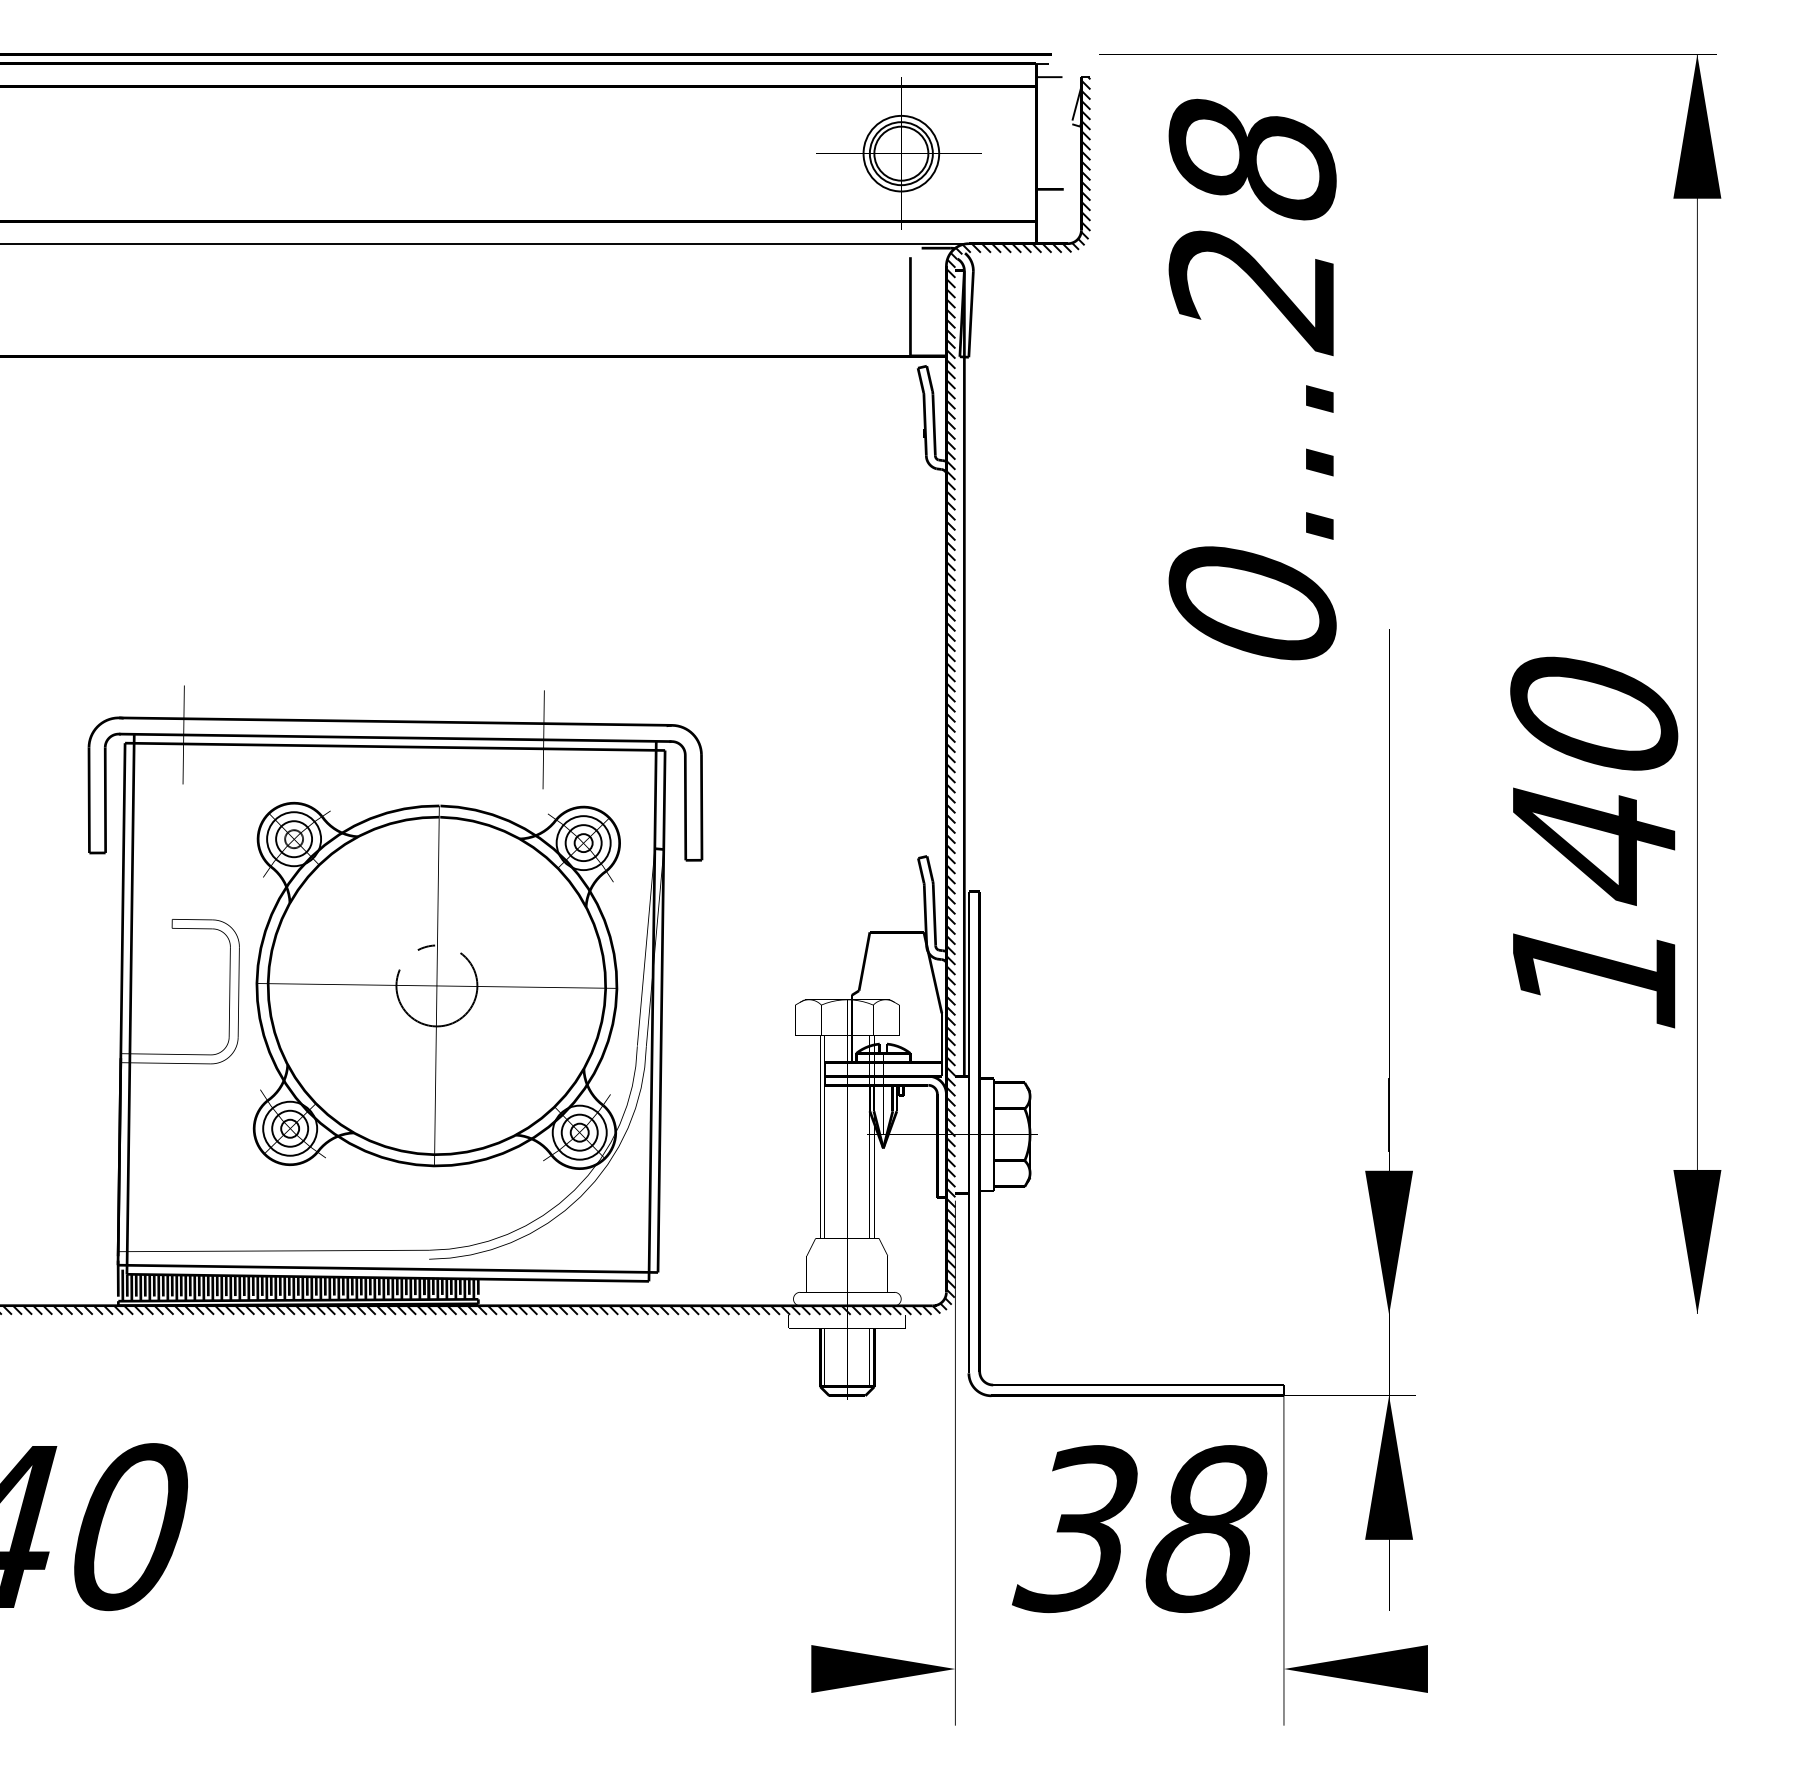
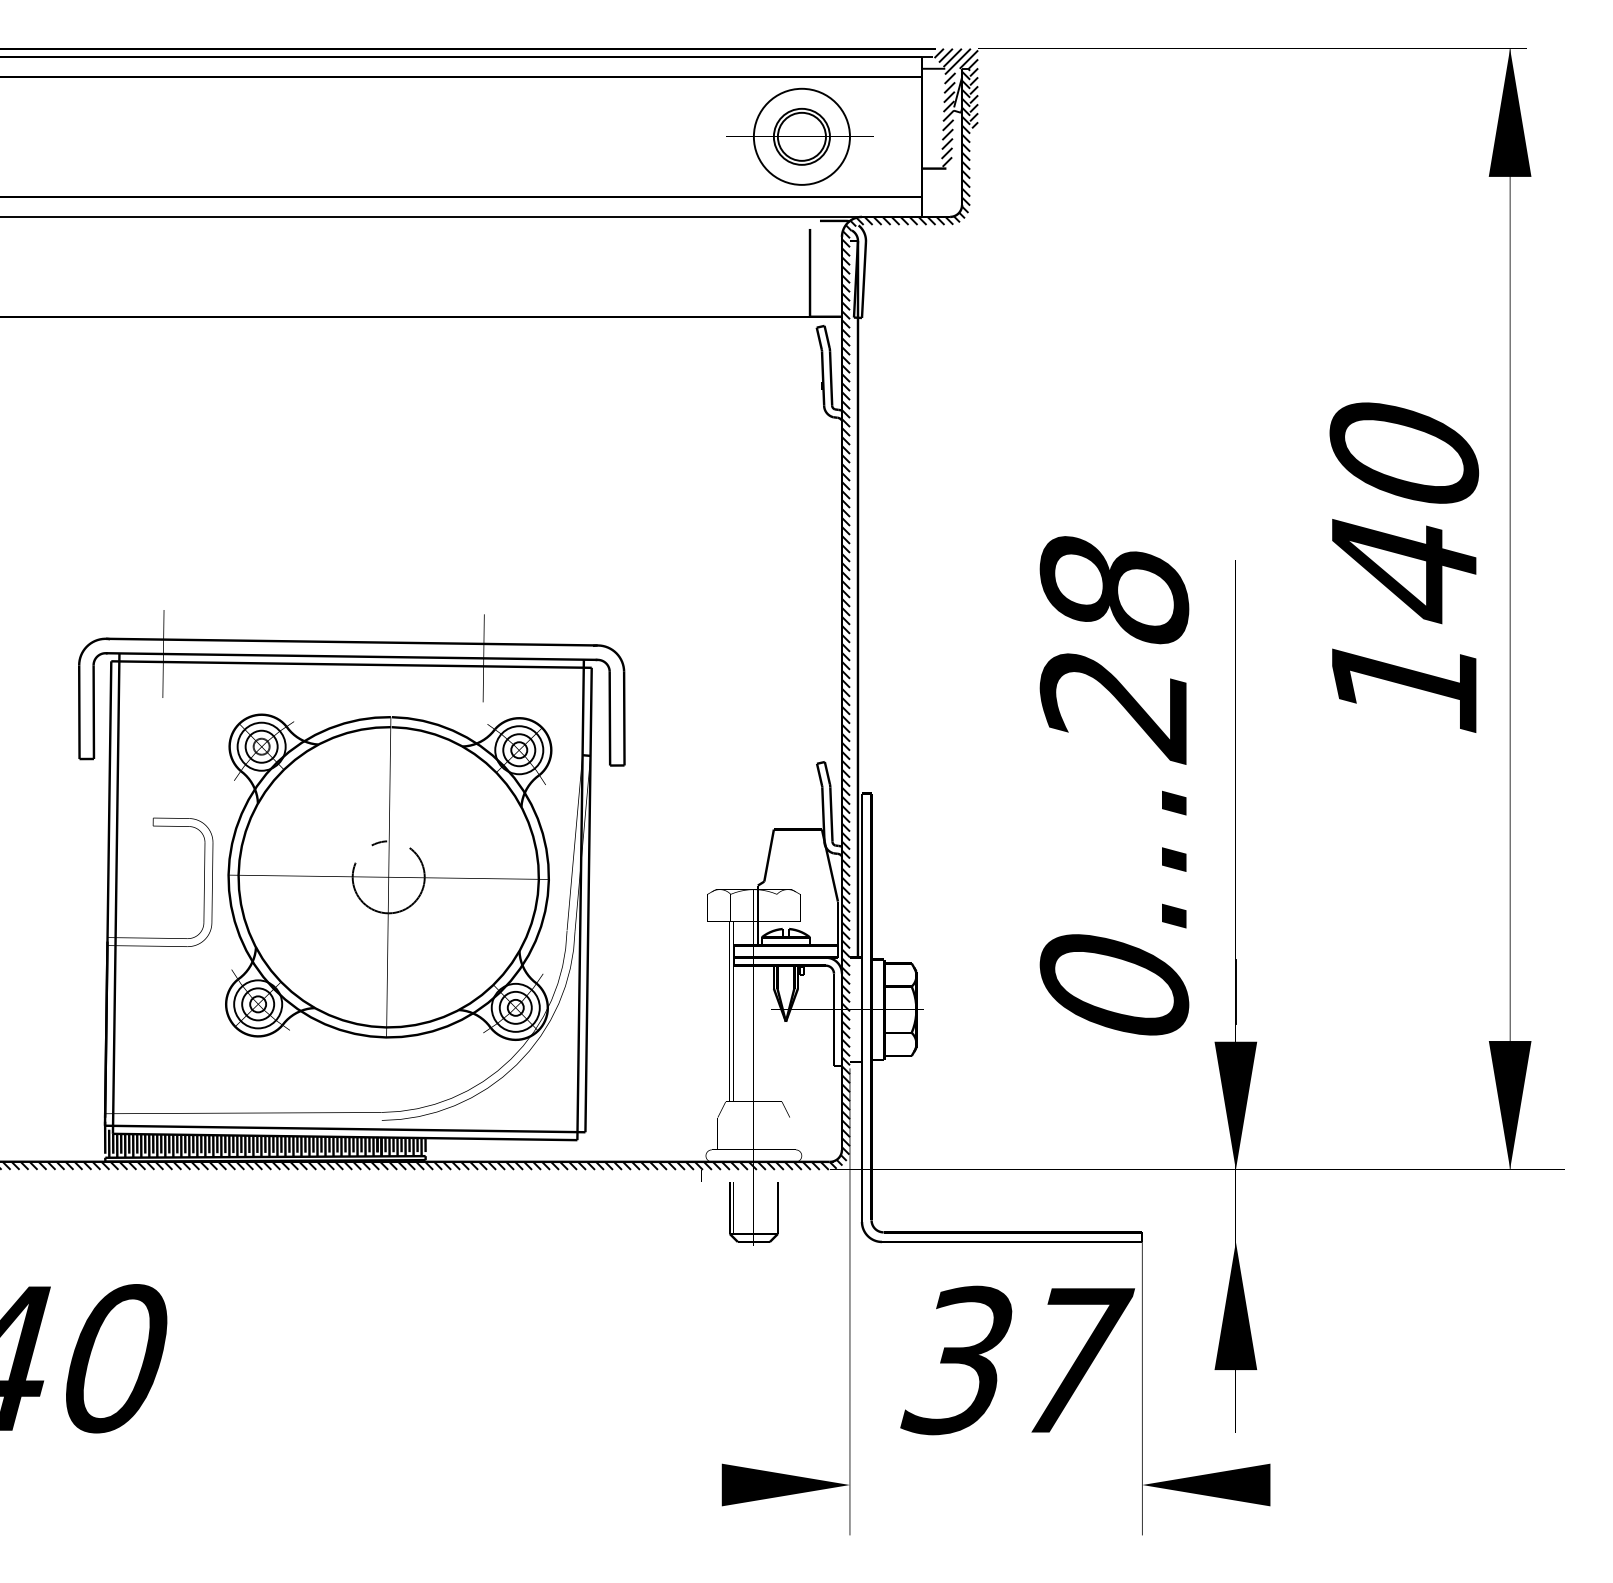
hatch: (1075, 120) -> (956, 107), added
circle: (900, 153) -> (801, 136), size x1.43
text: (1252, 379) -> (1114, 785), moved
text: (1594, 842) -> (1404, 567), moved
text: (1209, 1529) -> (1076, 1360), 38 -> 37

